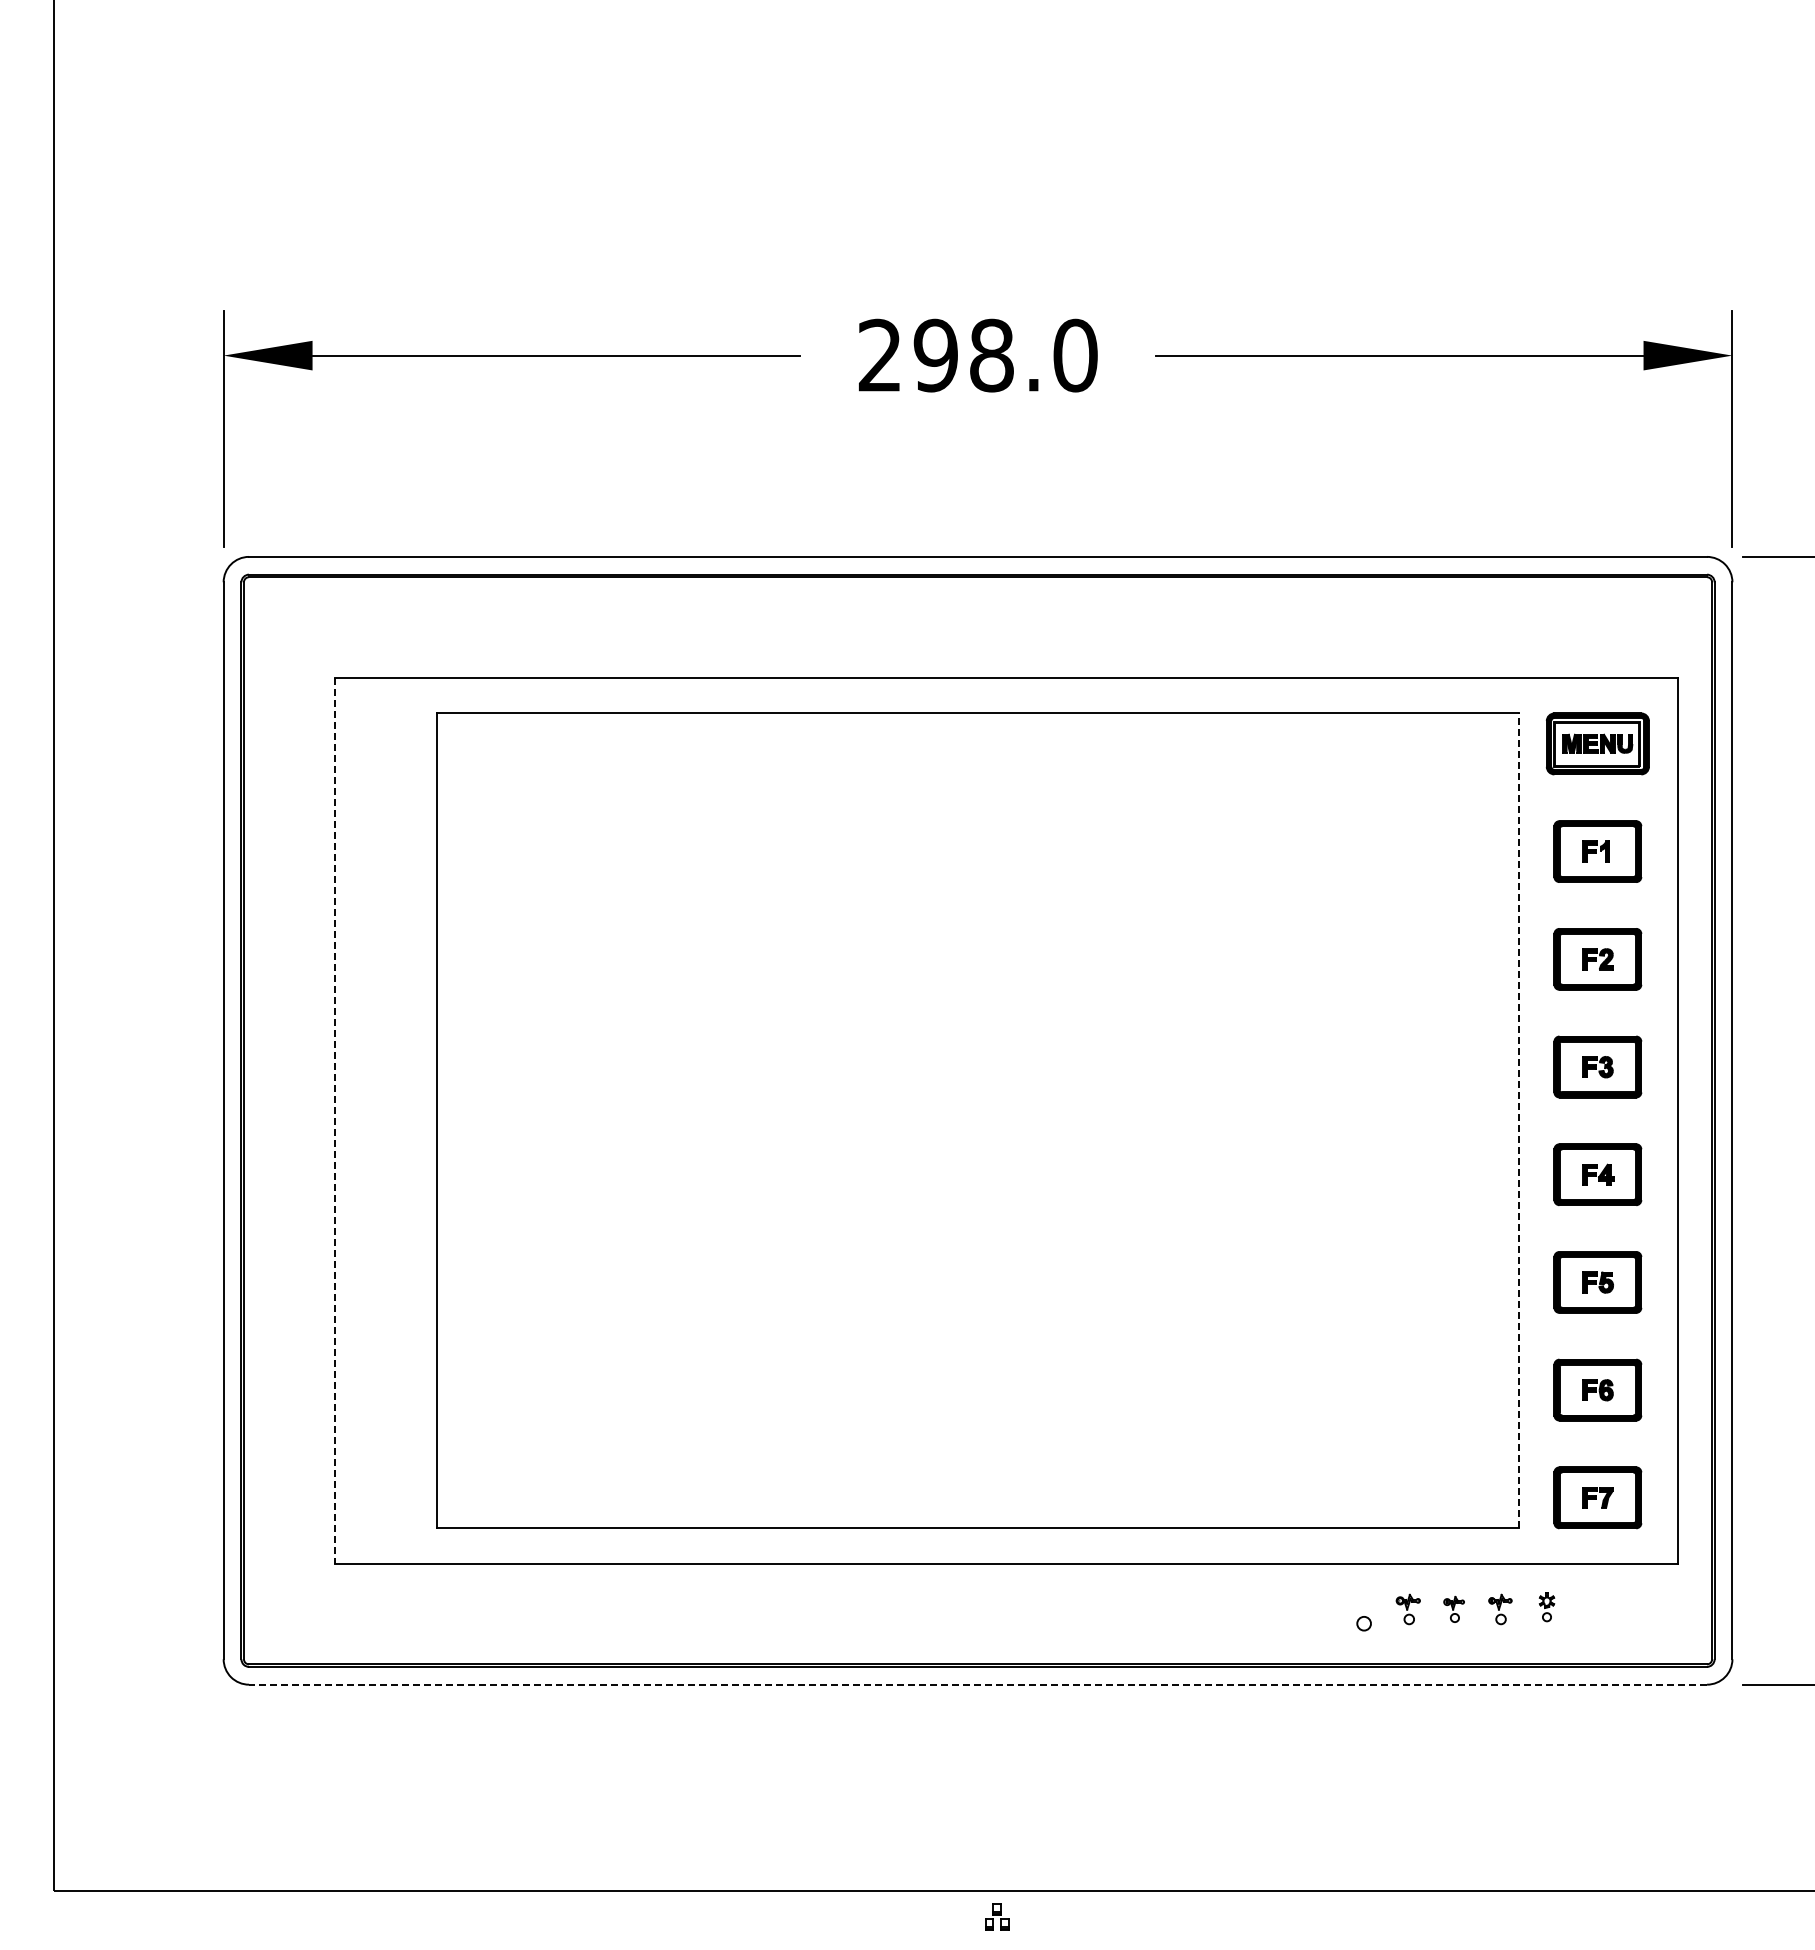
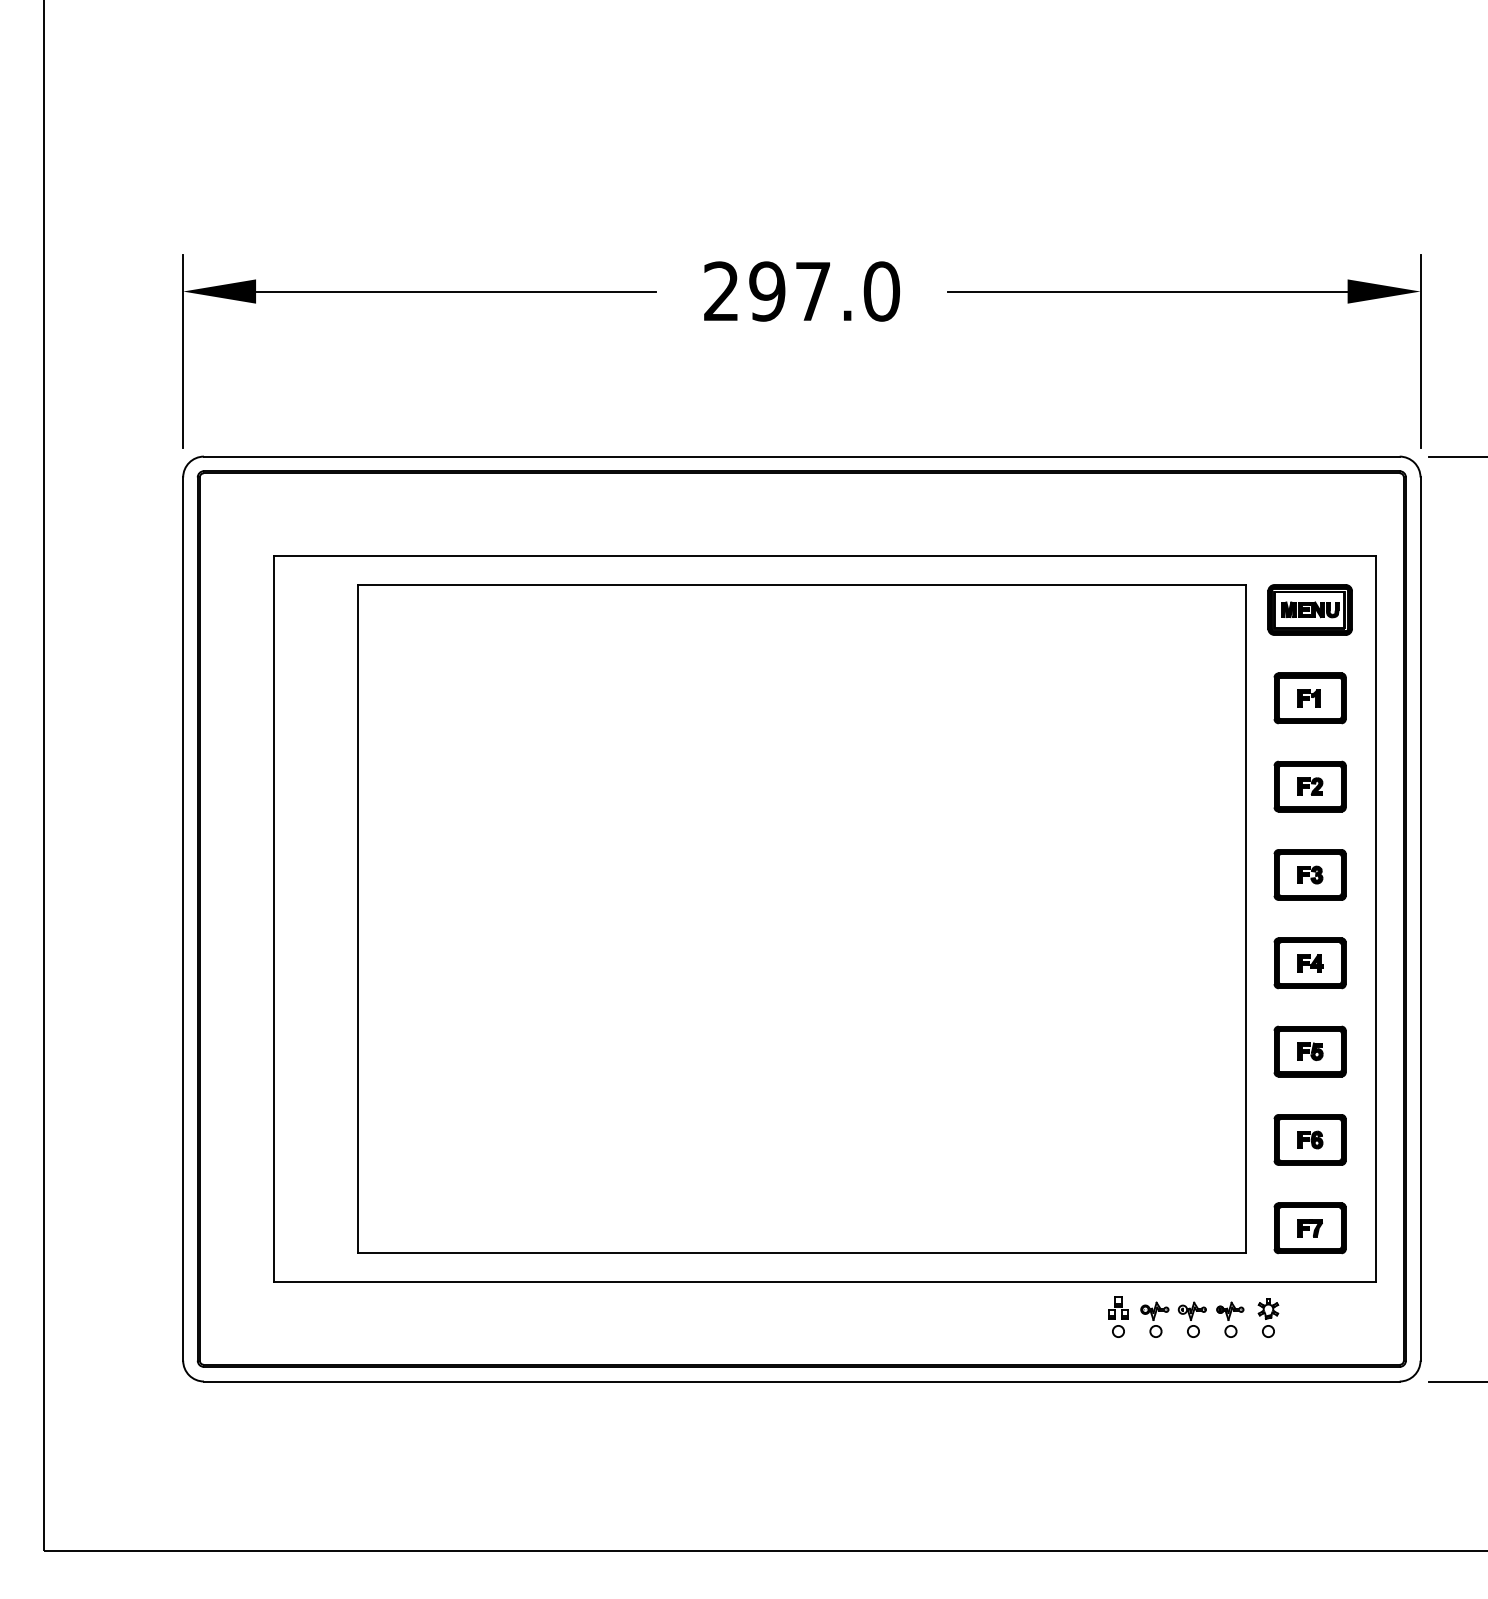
text: (991, 355) -> (812, 291), 298.0 -> 297.0
line: (334, 1120) -> (274, 918), dashed -> solid
line: (1519, 1120) -> (1245, 918), dashed -> solid
part: (1546, 1607) -> (1268, 1318), size x1.67
part: (1407, 1609) -> (1154, 1319), size x1.43
part: (1453, 1609) -> (1191, 1319), size x1.67
part: (1500, 1609) -> (1230, 1319), size x1.43
line: (978, 1684) -> (802, 1381), dashed -> solid
part: (997, 1916) -> (1118, 1307), moved

